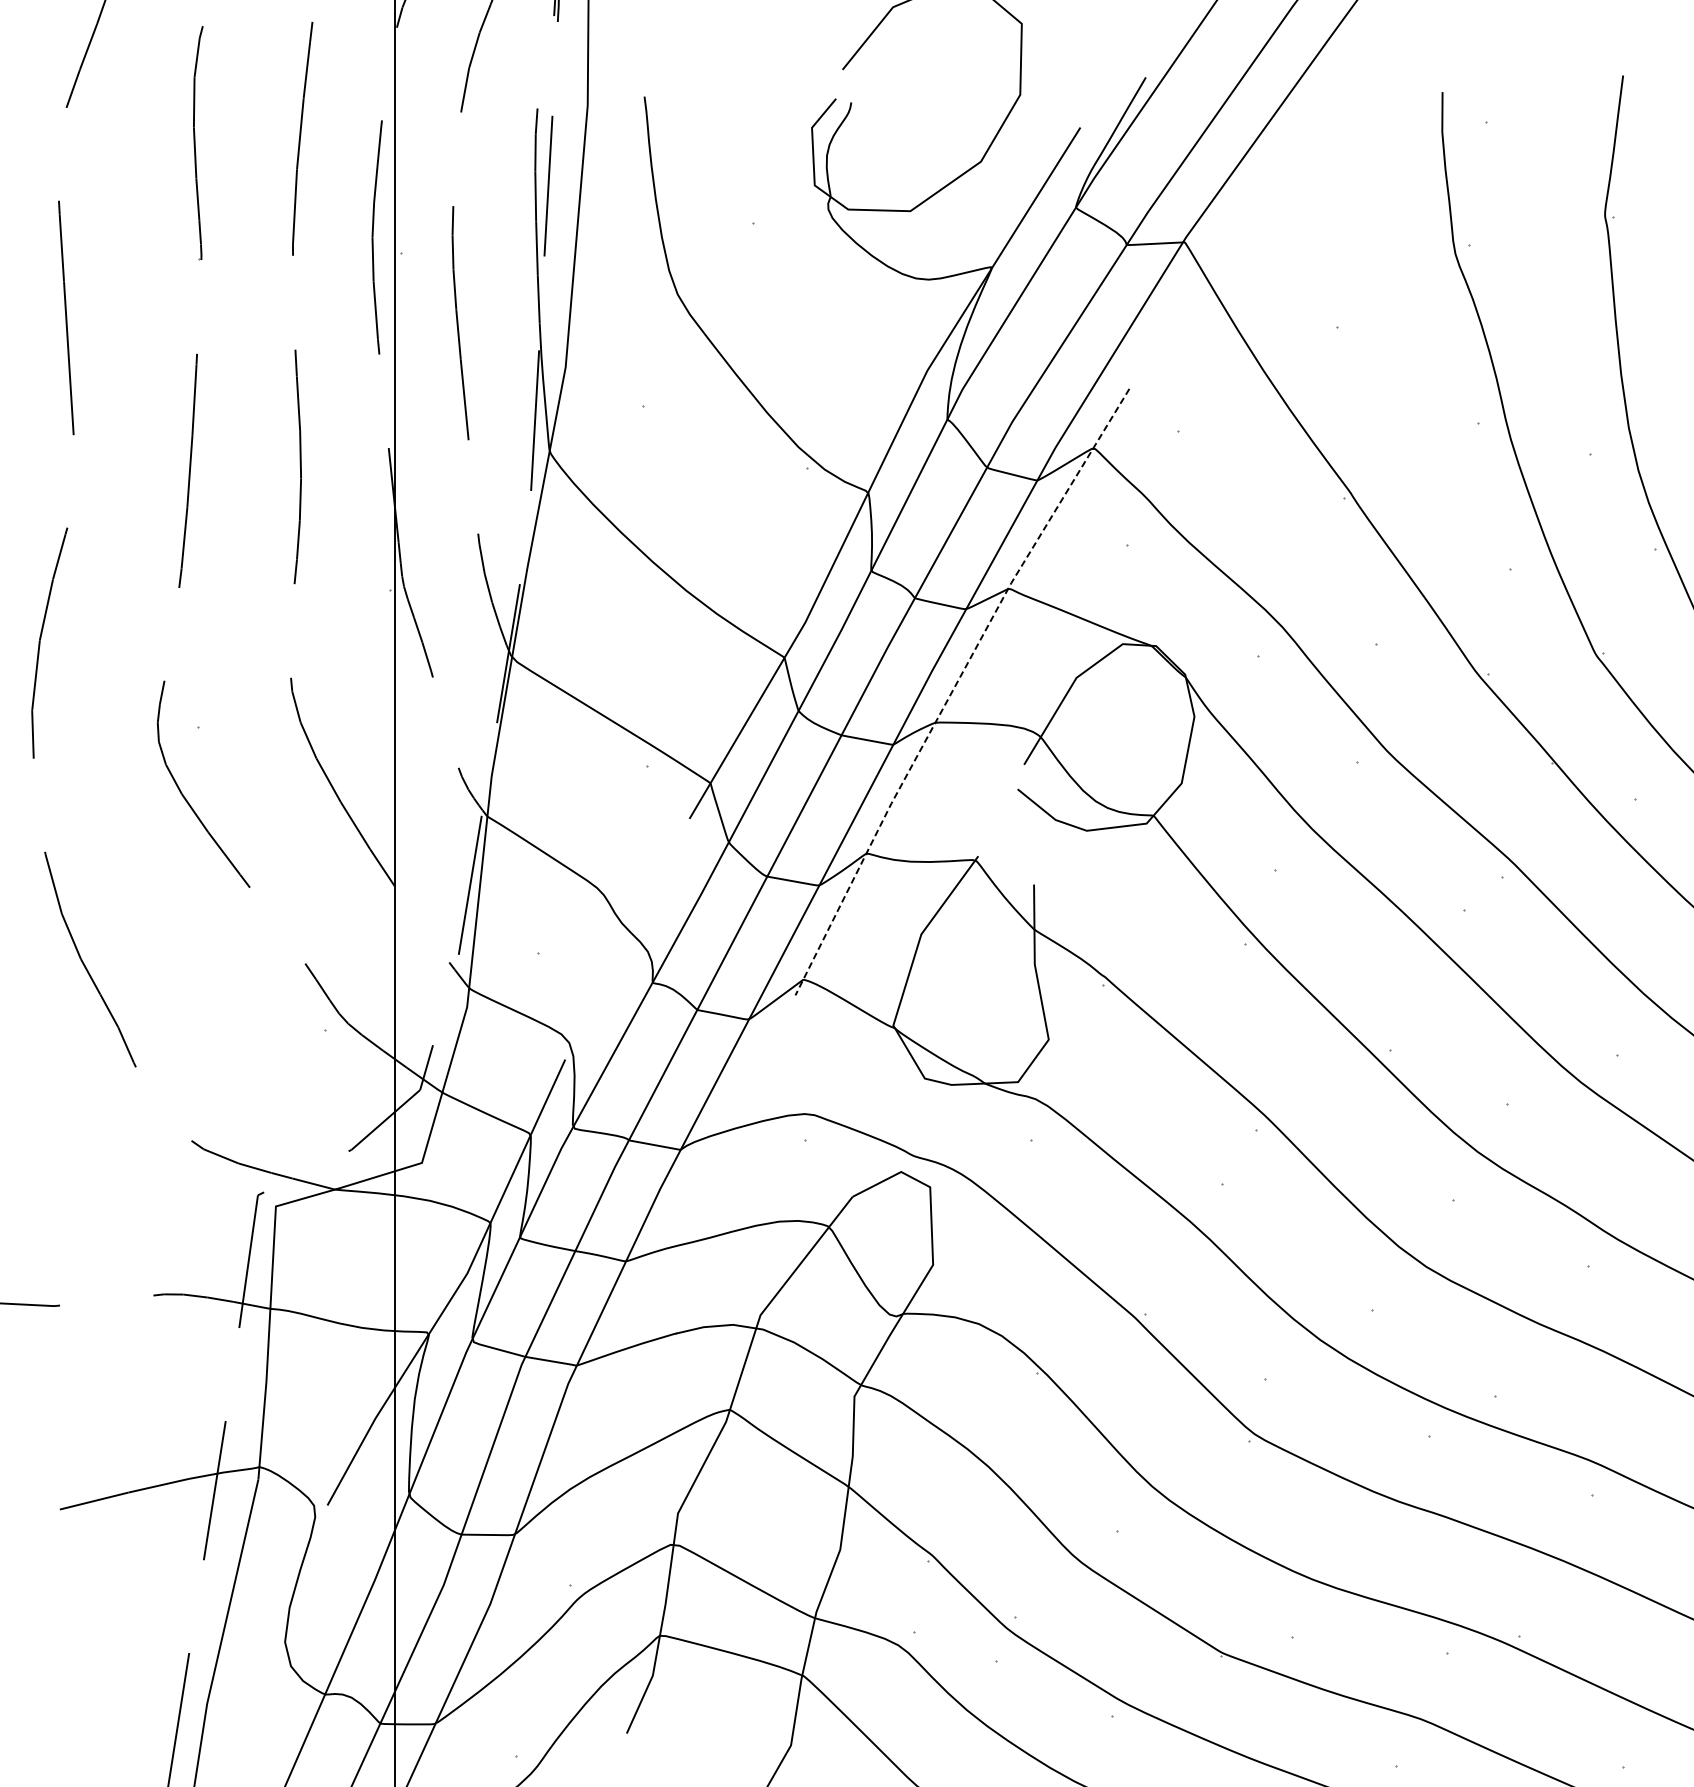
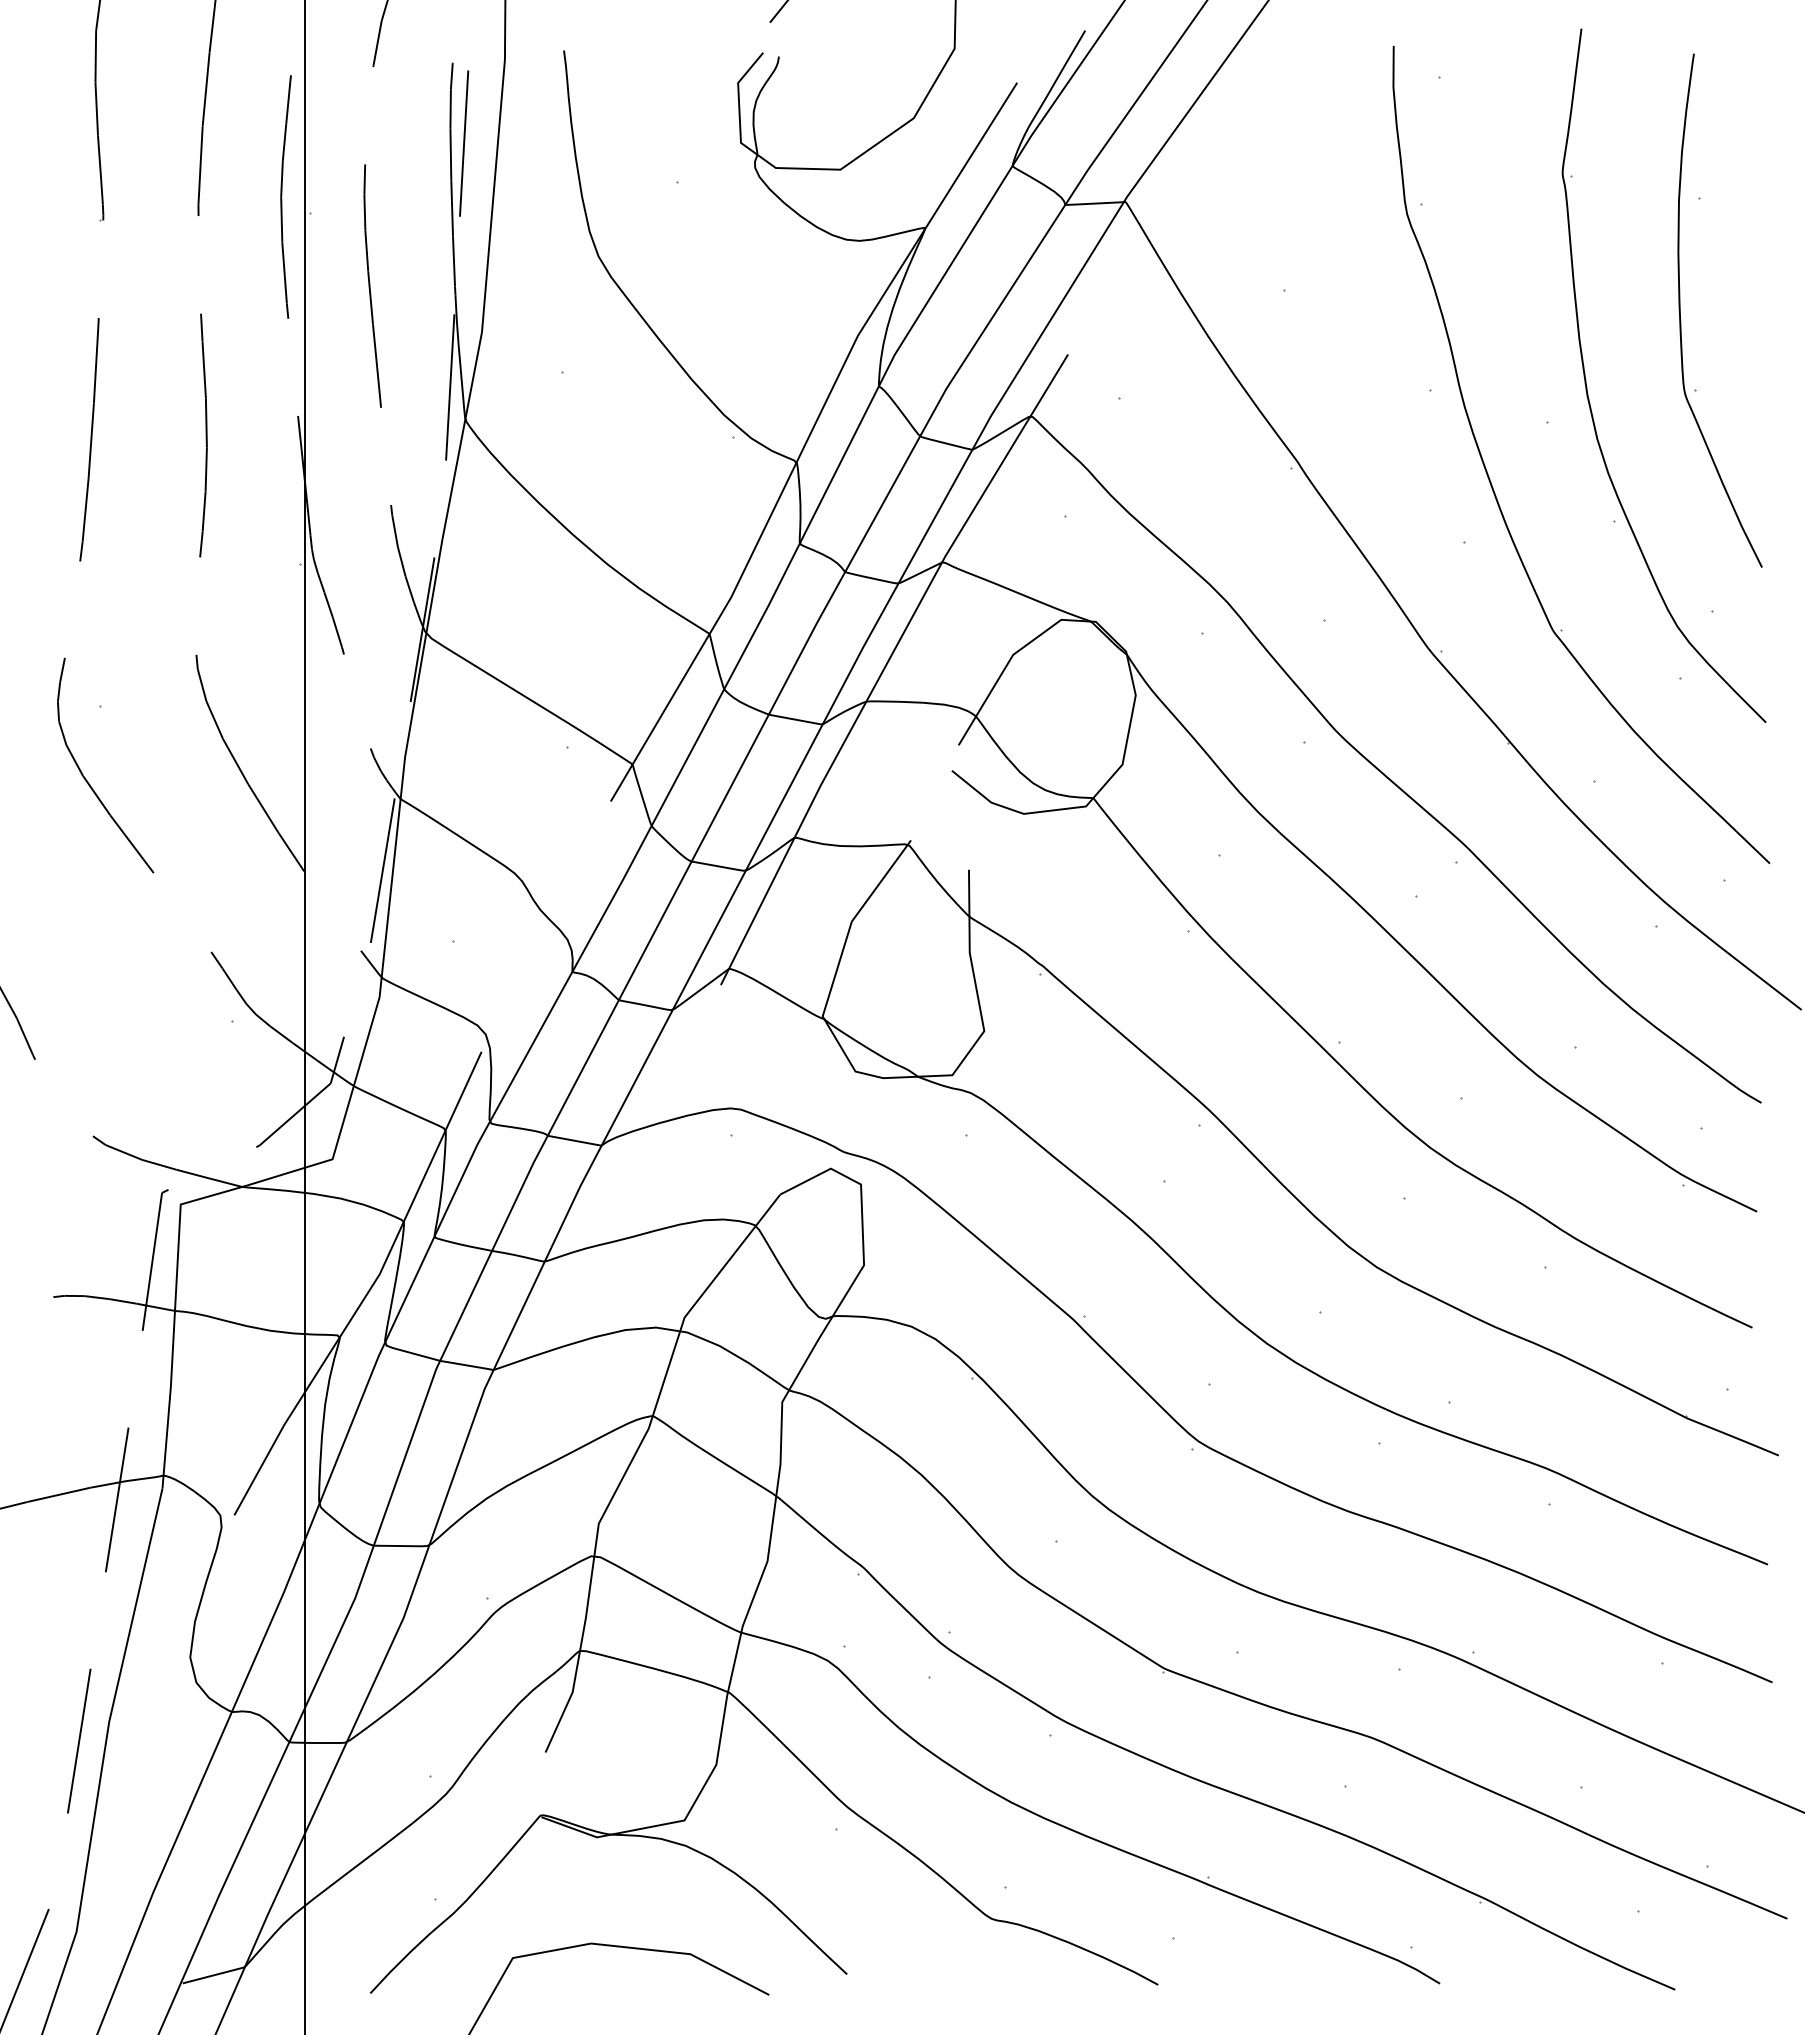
line: (954, 687) -> (886, 664), dashed -> solid

